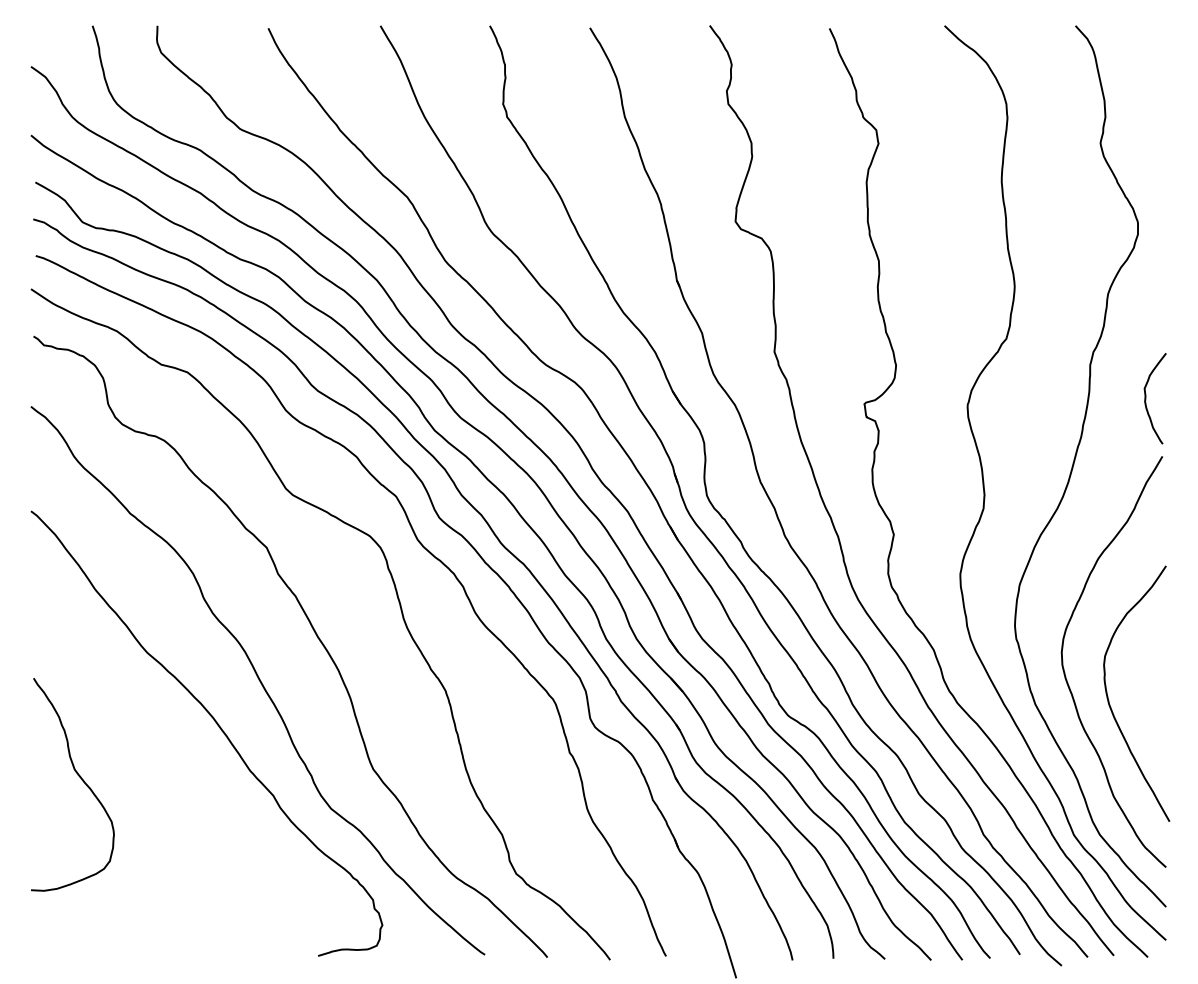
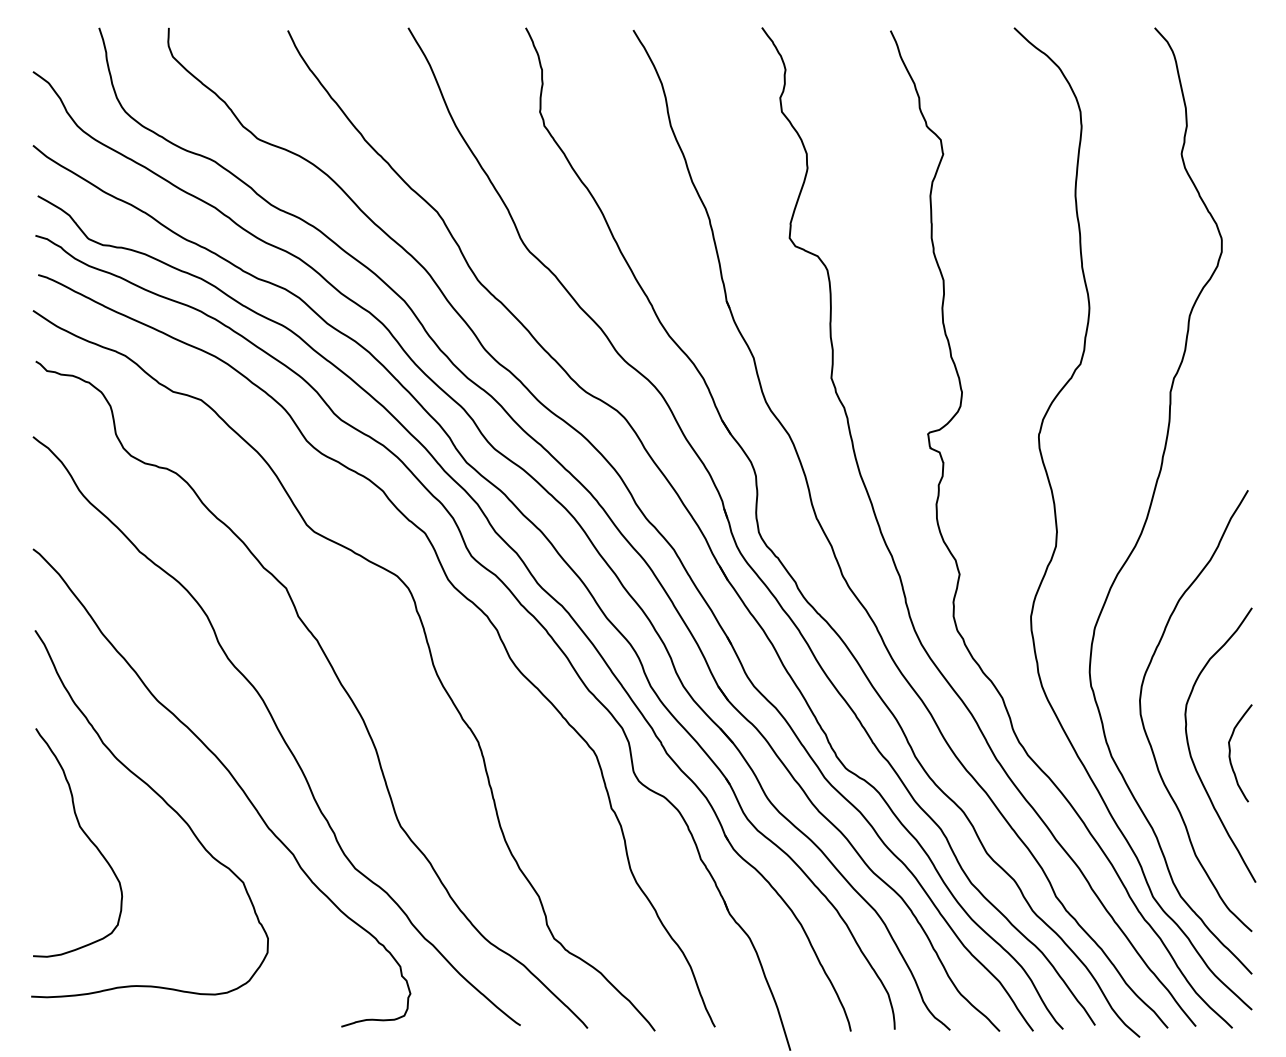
curve: (1146, 398) -> (1230, 753), moved
curve: (152, 746) -> (163, 801), added

